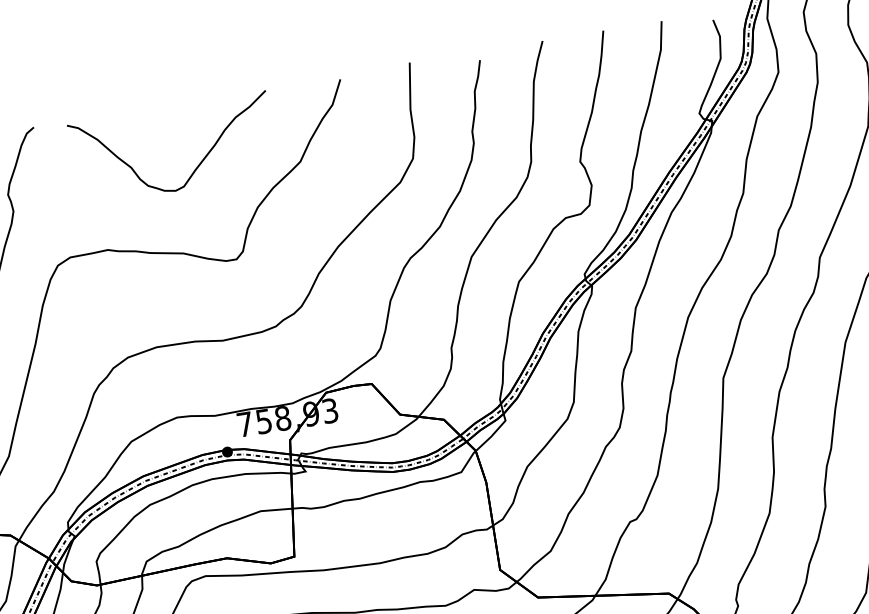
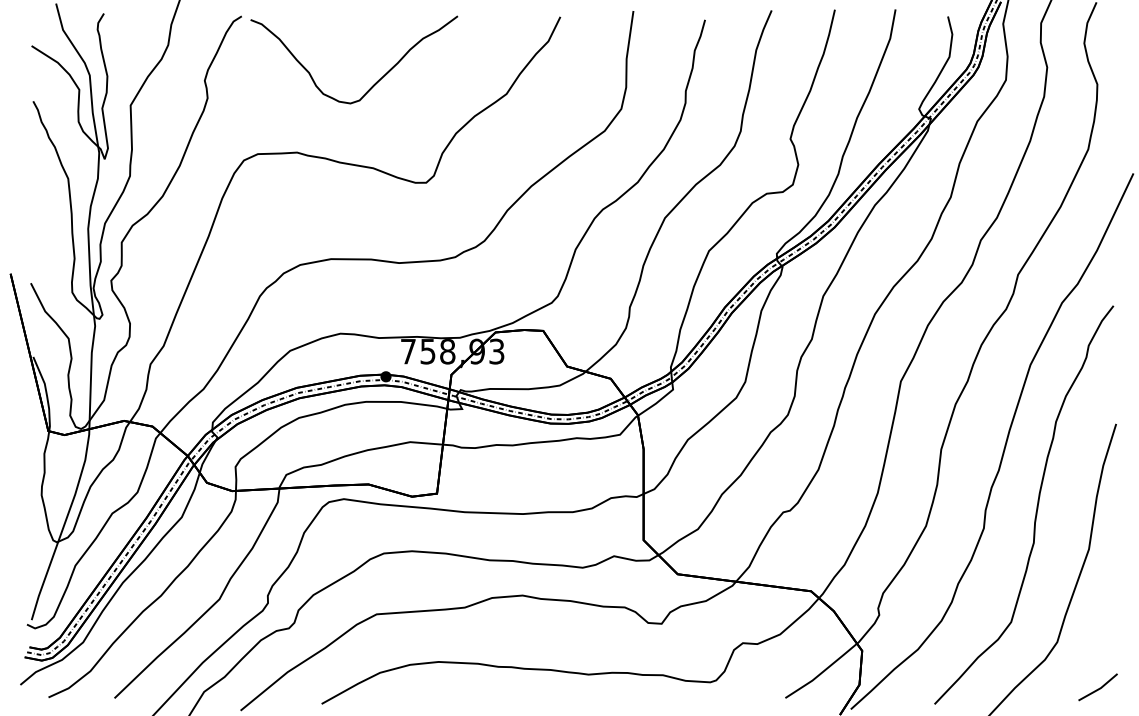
curve: (197, 165) -> (376, 81), moved

